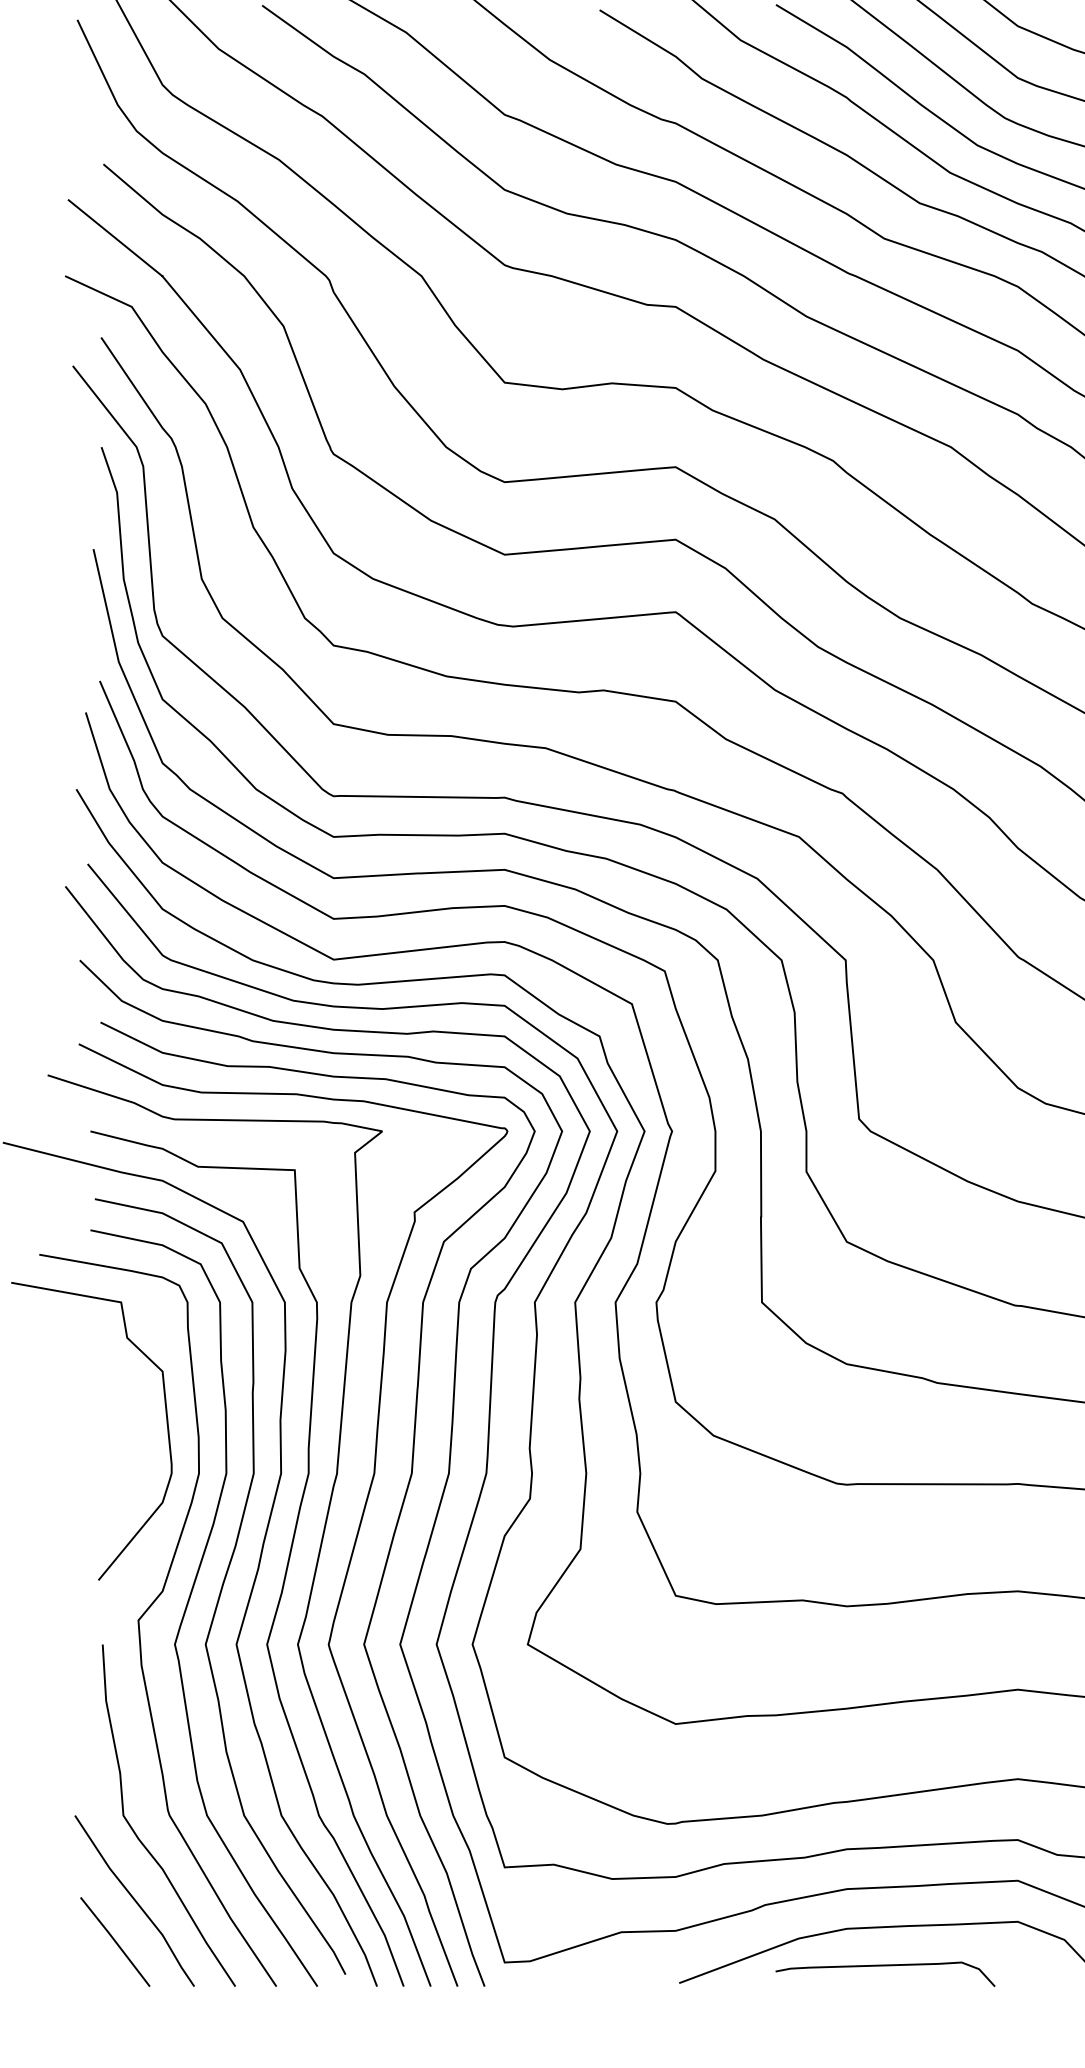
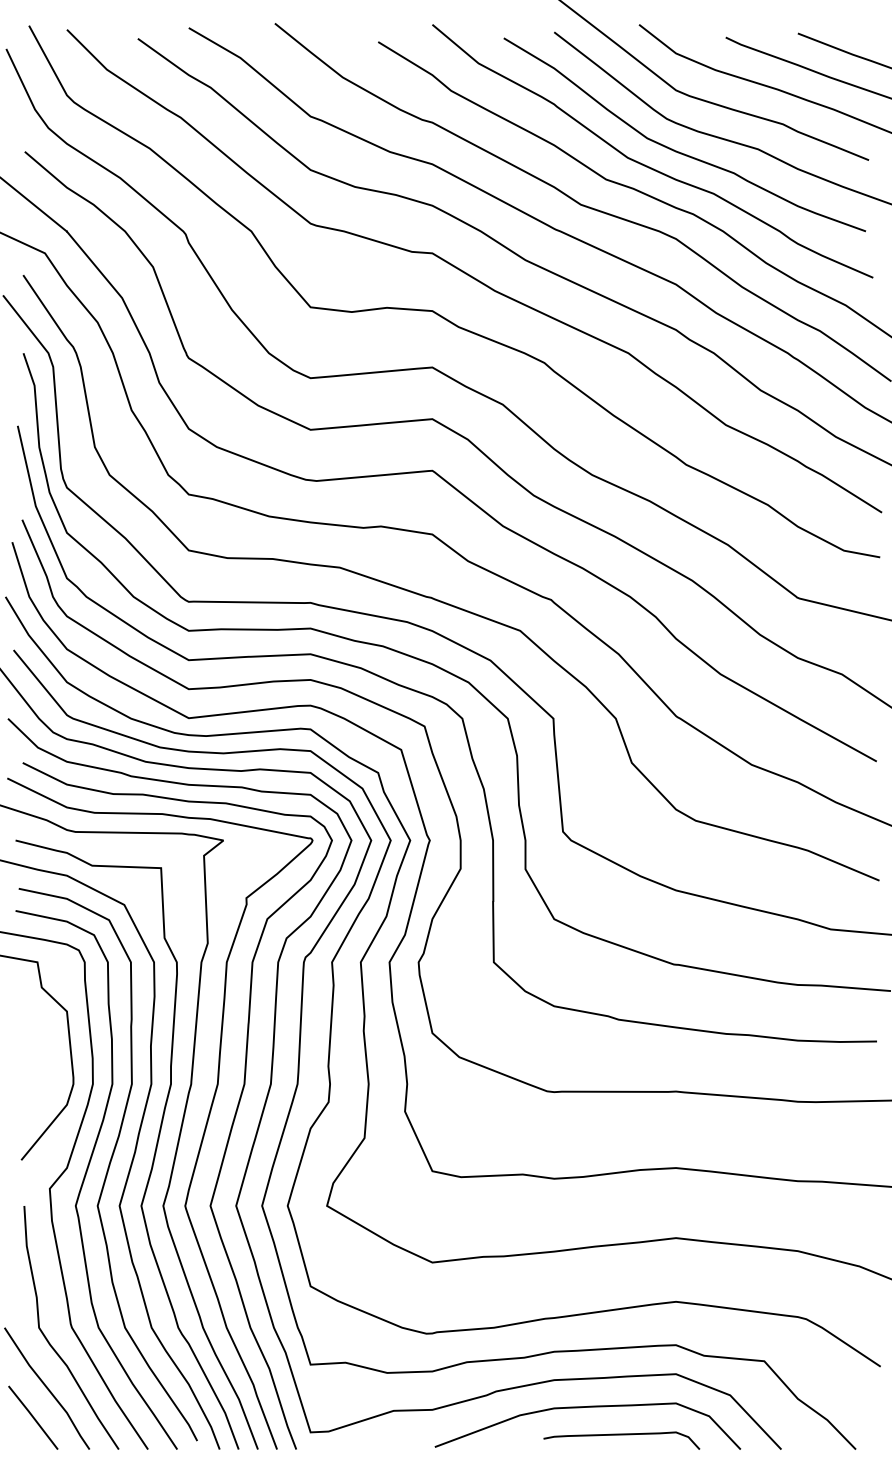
curve: (885, 1966) -> (621, 1435), moved

